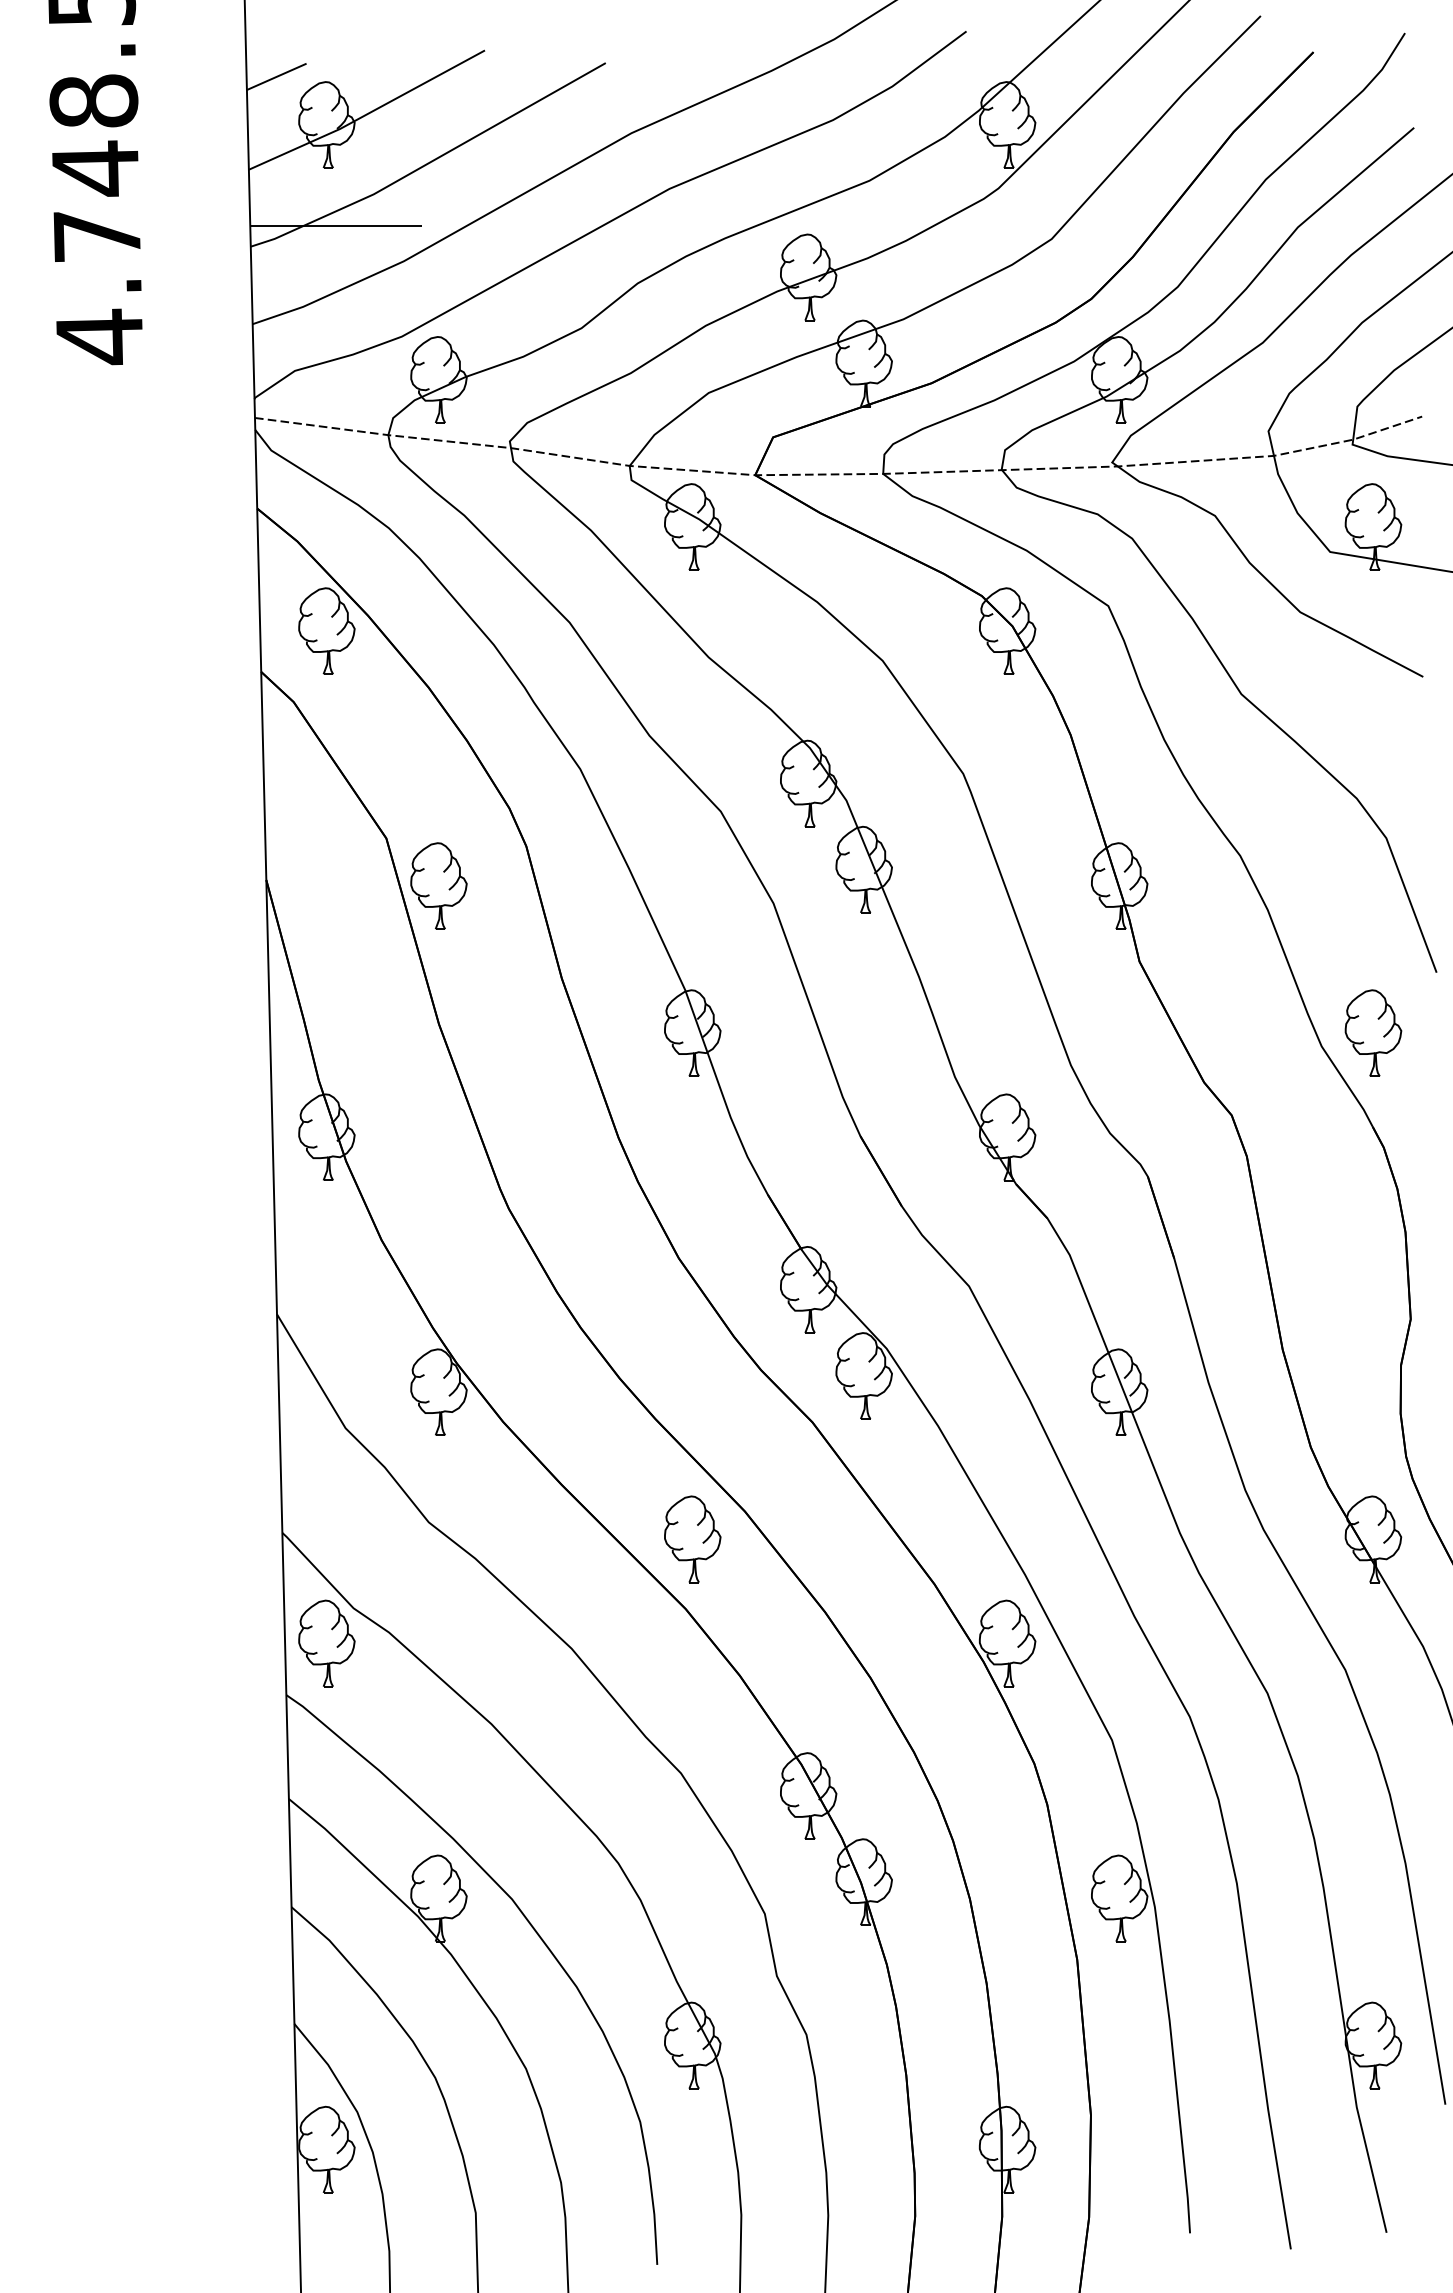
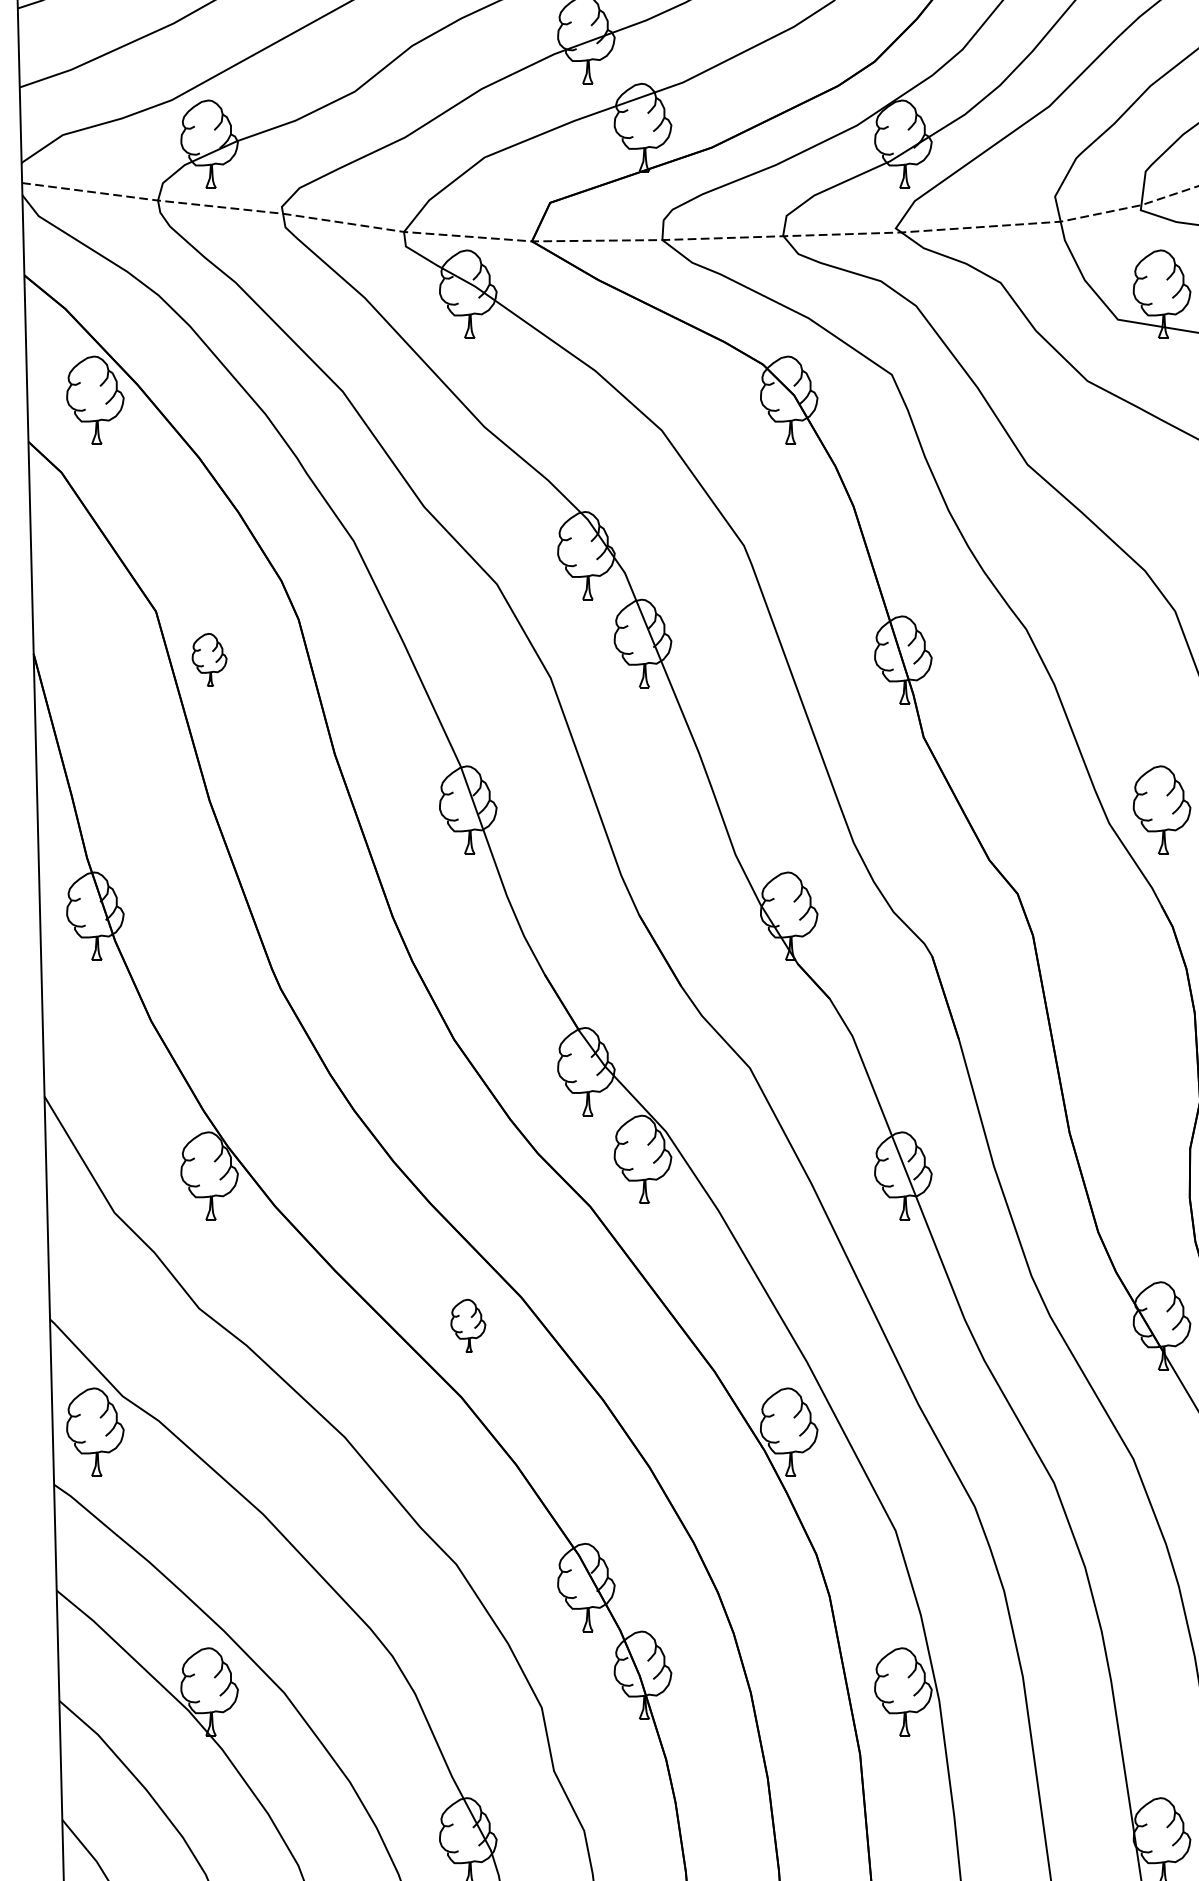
part: (438, 885) -> (209, 659), size x0.6
part: (692, 1539) -> (468, 1326), size x0.6

